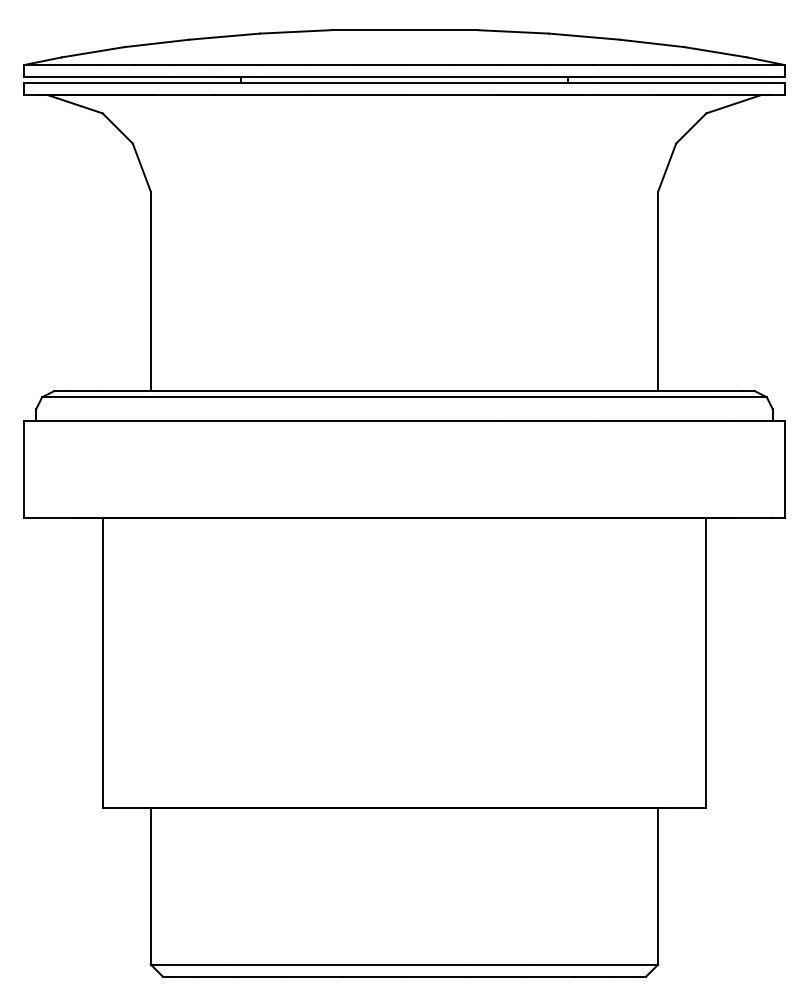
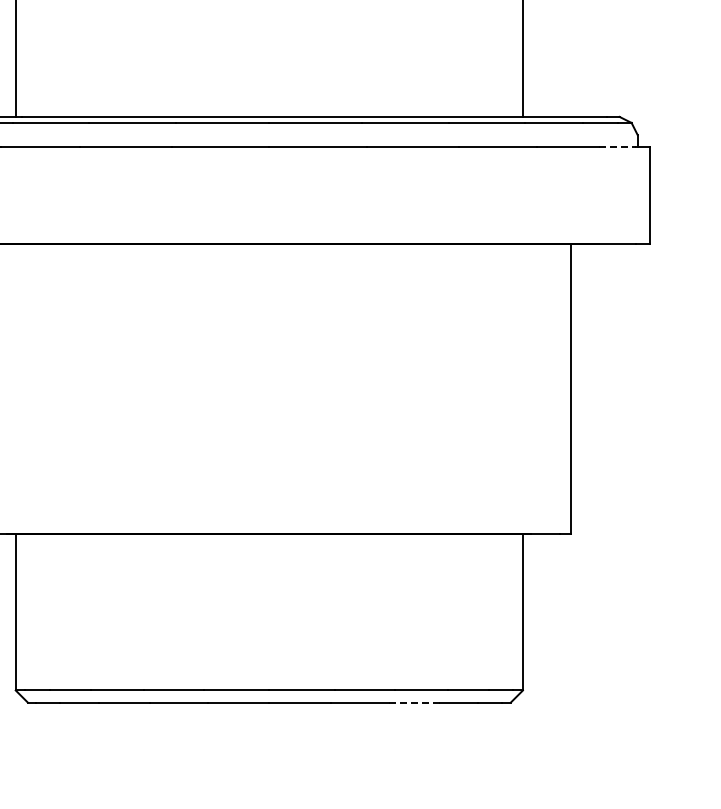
line: (752, 421) -> (617, 147), solid -> dashed
line: (549, 976) -> (414, 702), solid -> dashed

